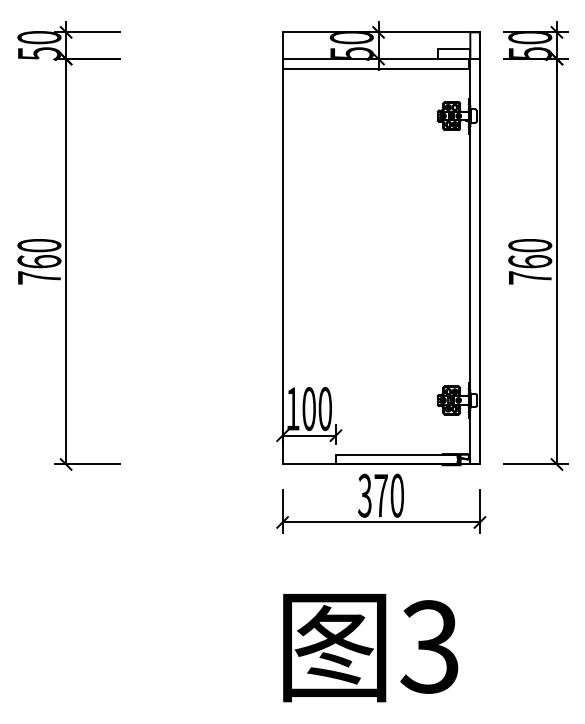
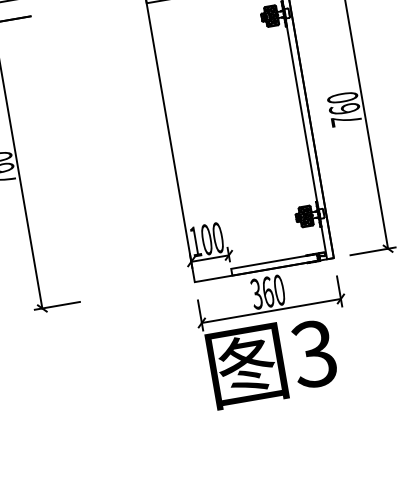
text: (380, 495) -> (267, 292), 370 -> 360
text: (370, 648) -> (272, 362), moved

